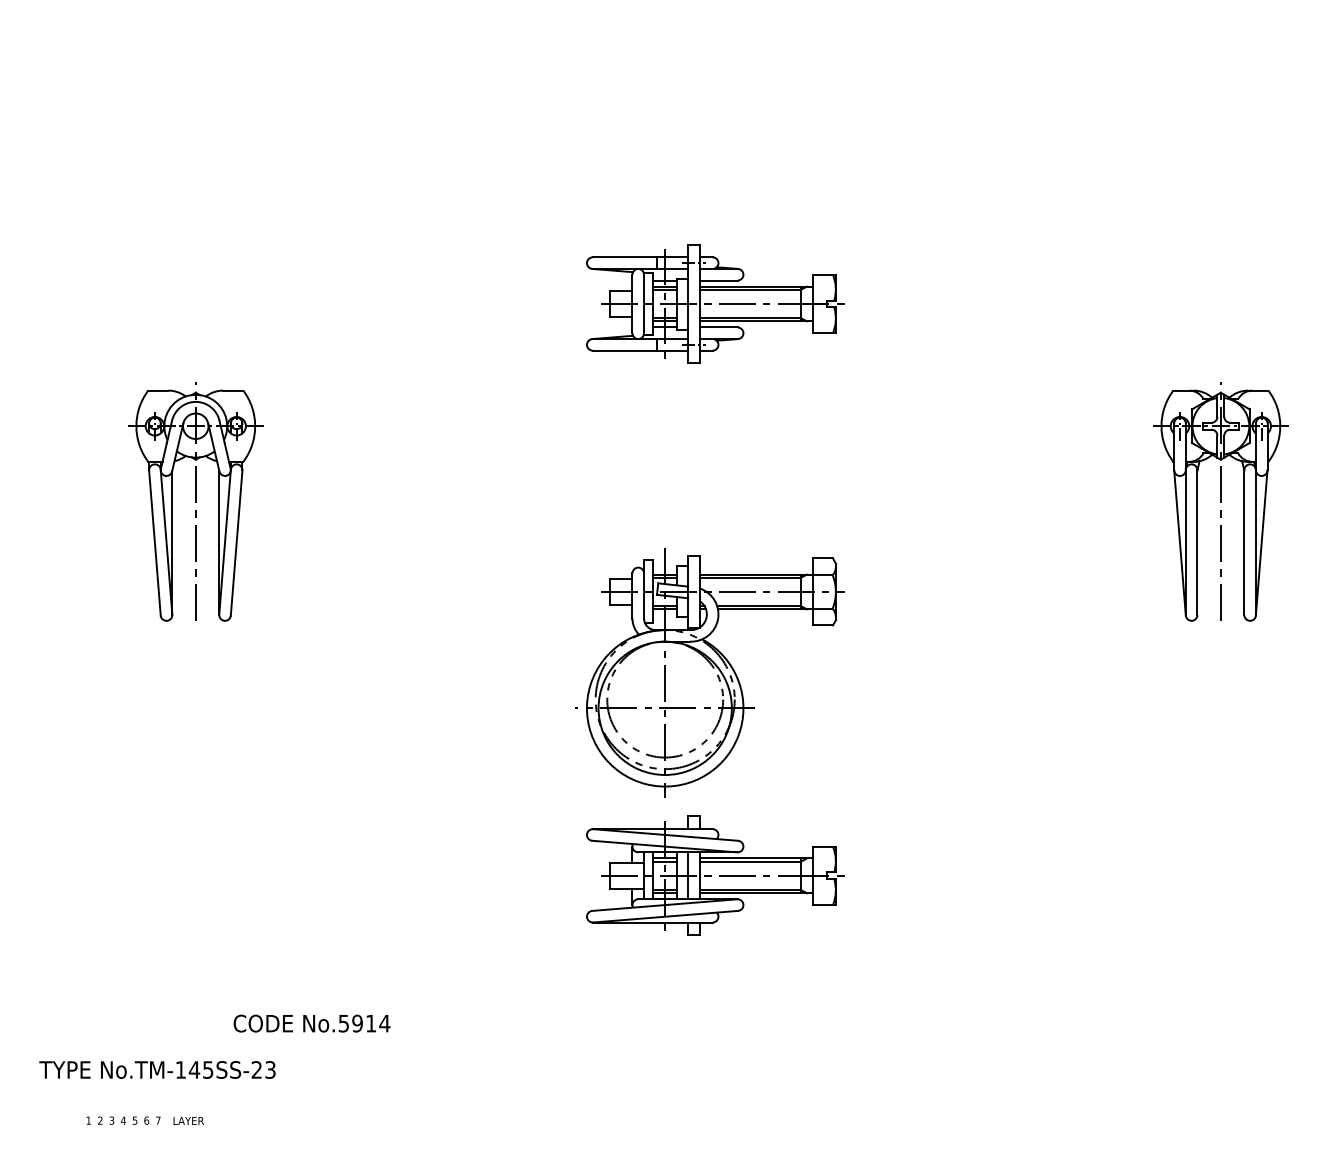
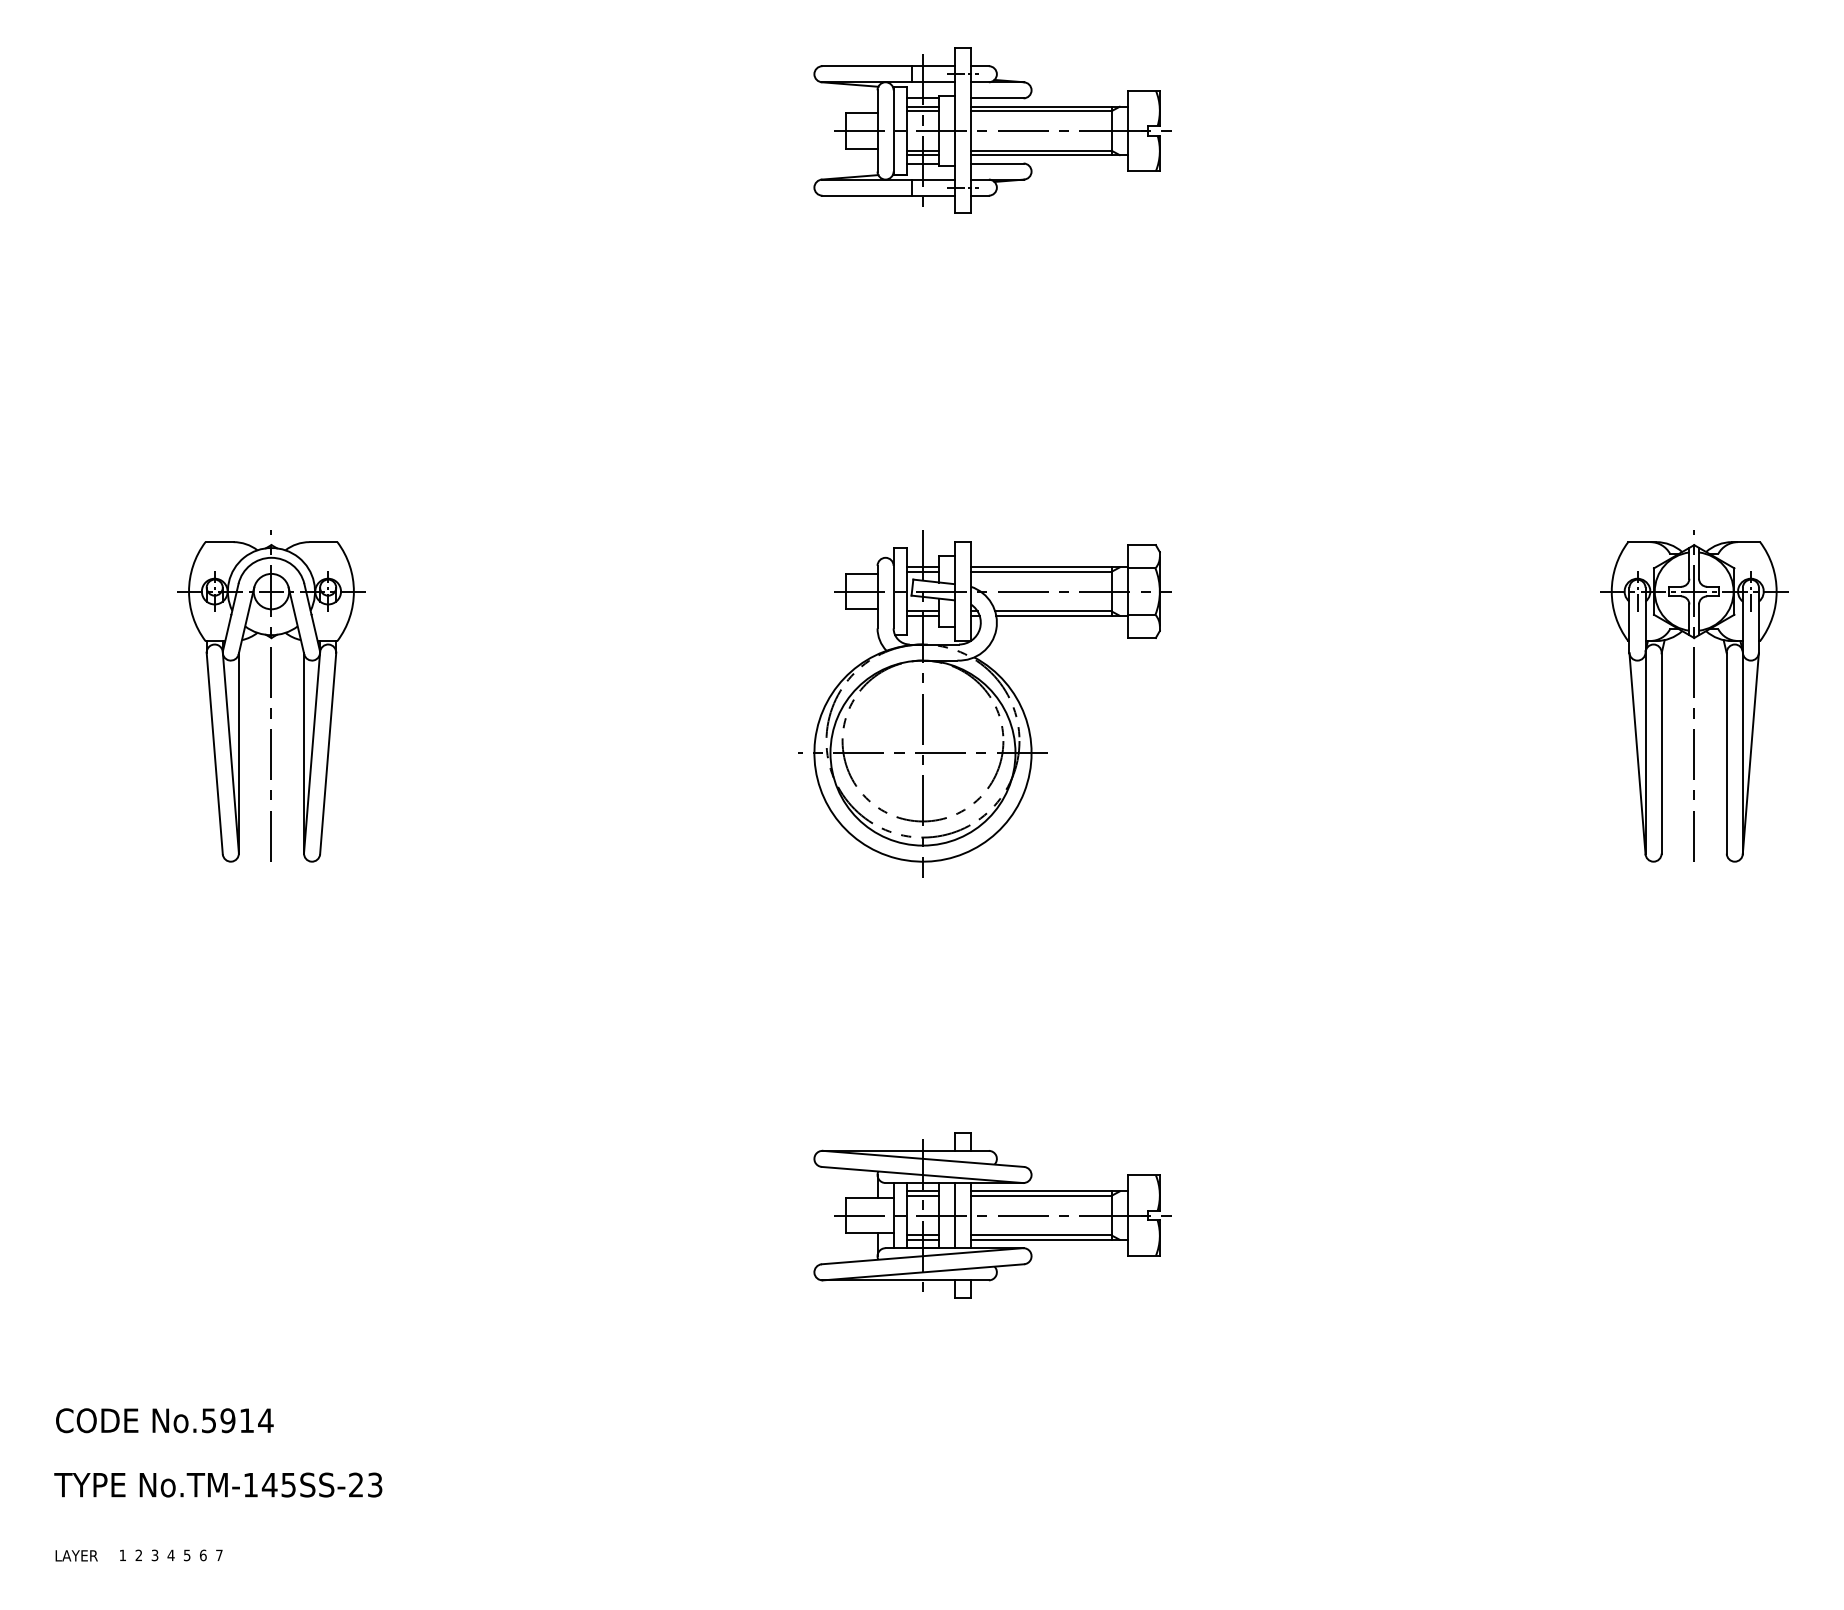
part: (715, 303) -> (992, 130), moved
part: (709, 672) -> (984, 703), moved
text: (311, 1023) -> (164, 1420), moved
text: (188, 1120) -> (76, 1555), moved

